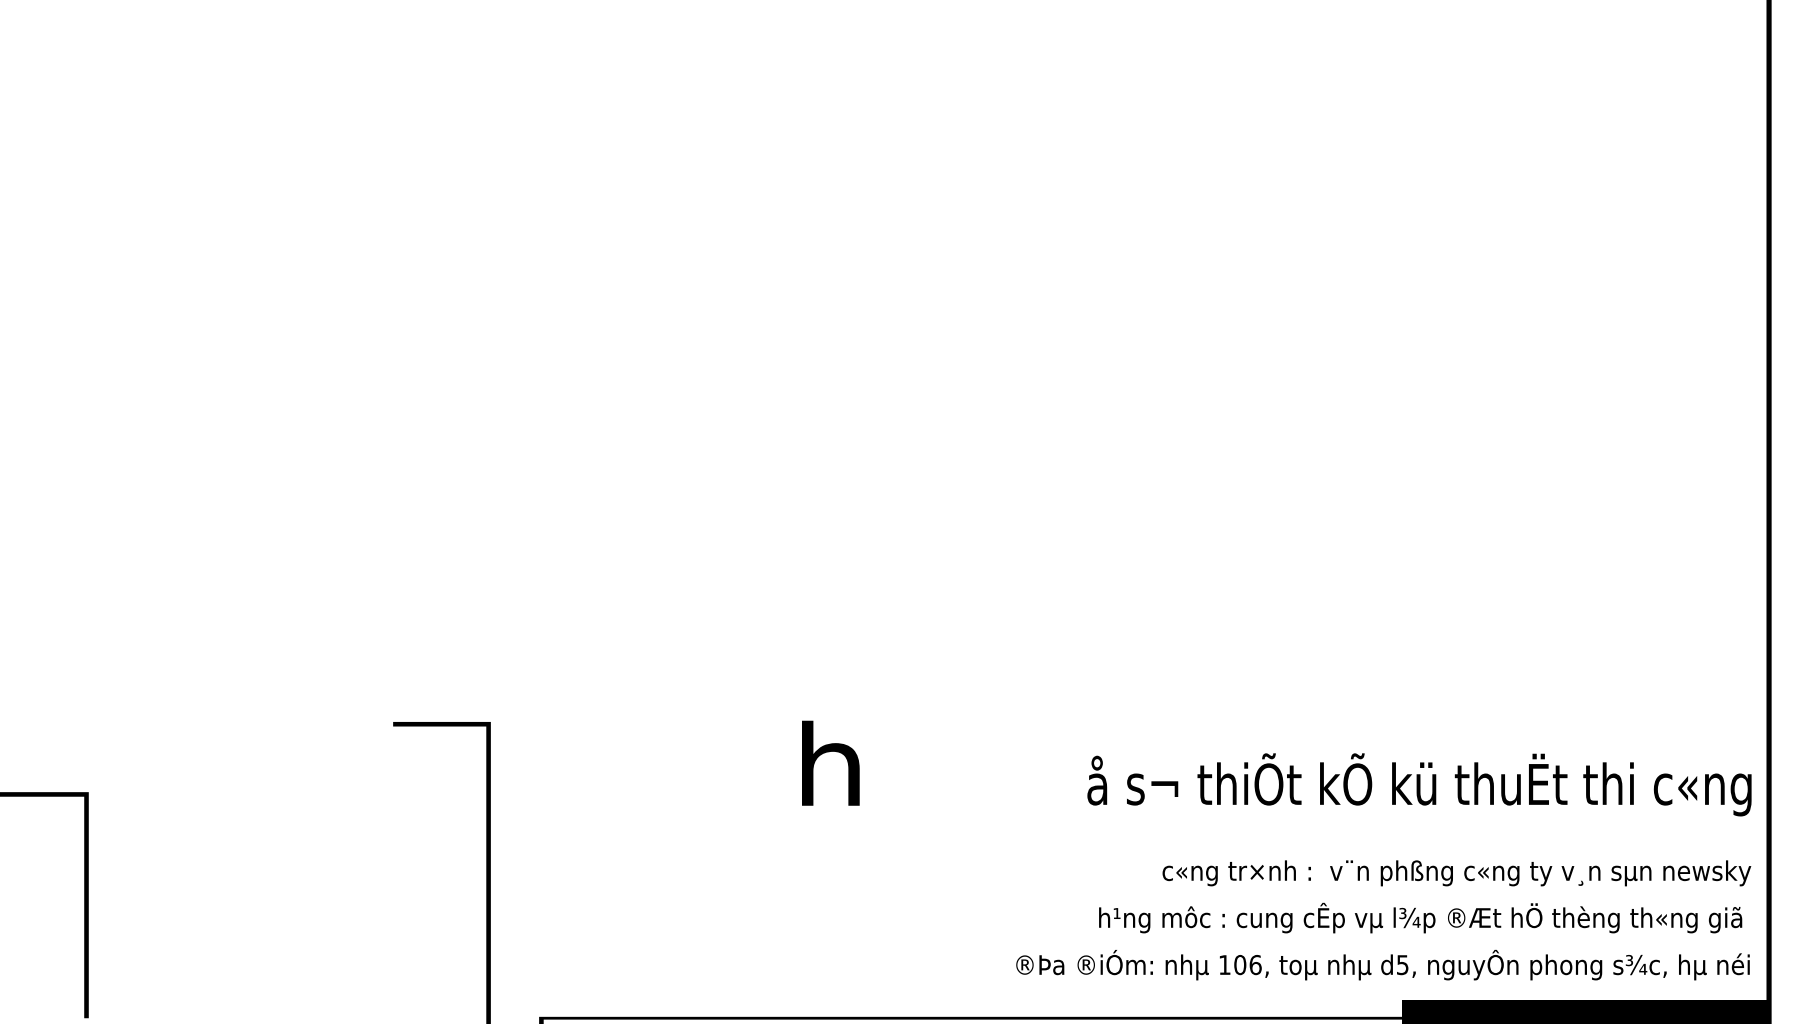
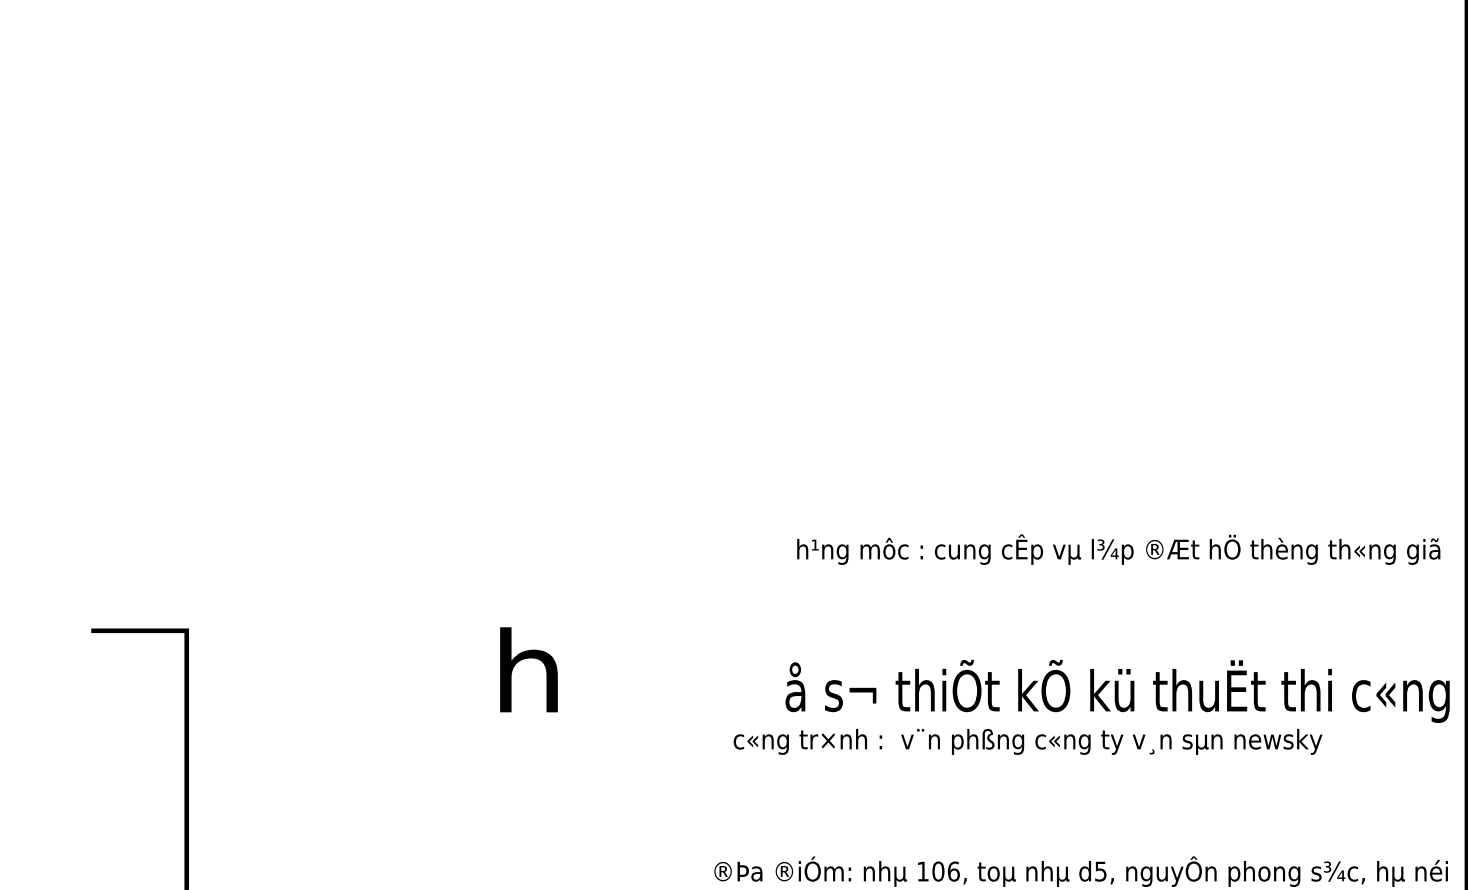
text: (1456, 873) -> (1027, 742), moved
text: (1420, 917) -> (1118, 549), moved

